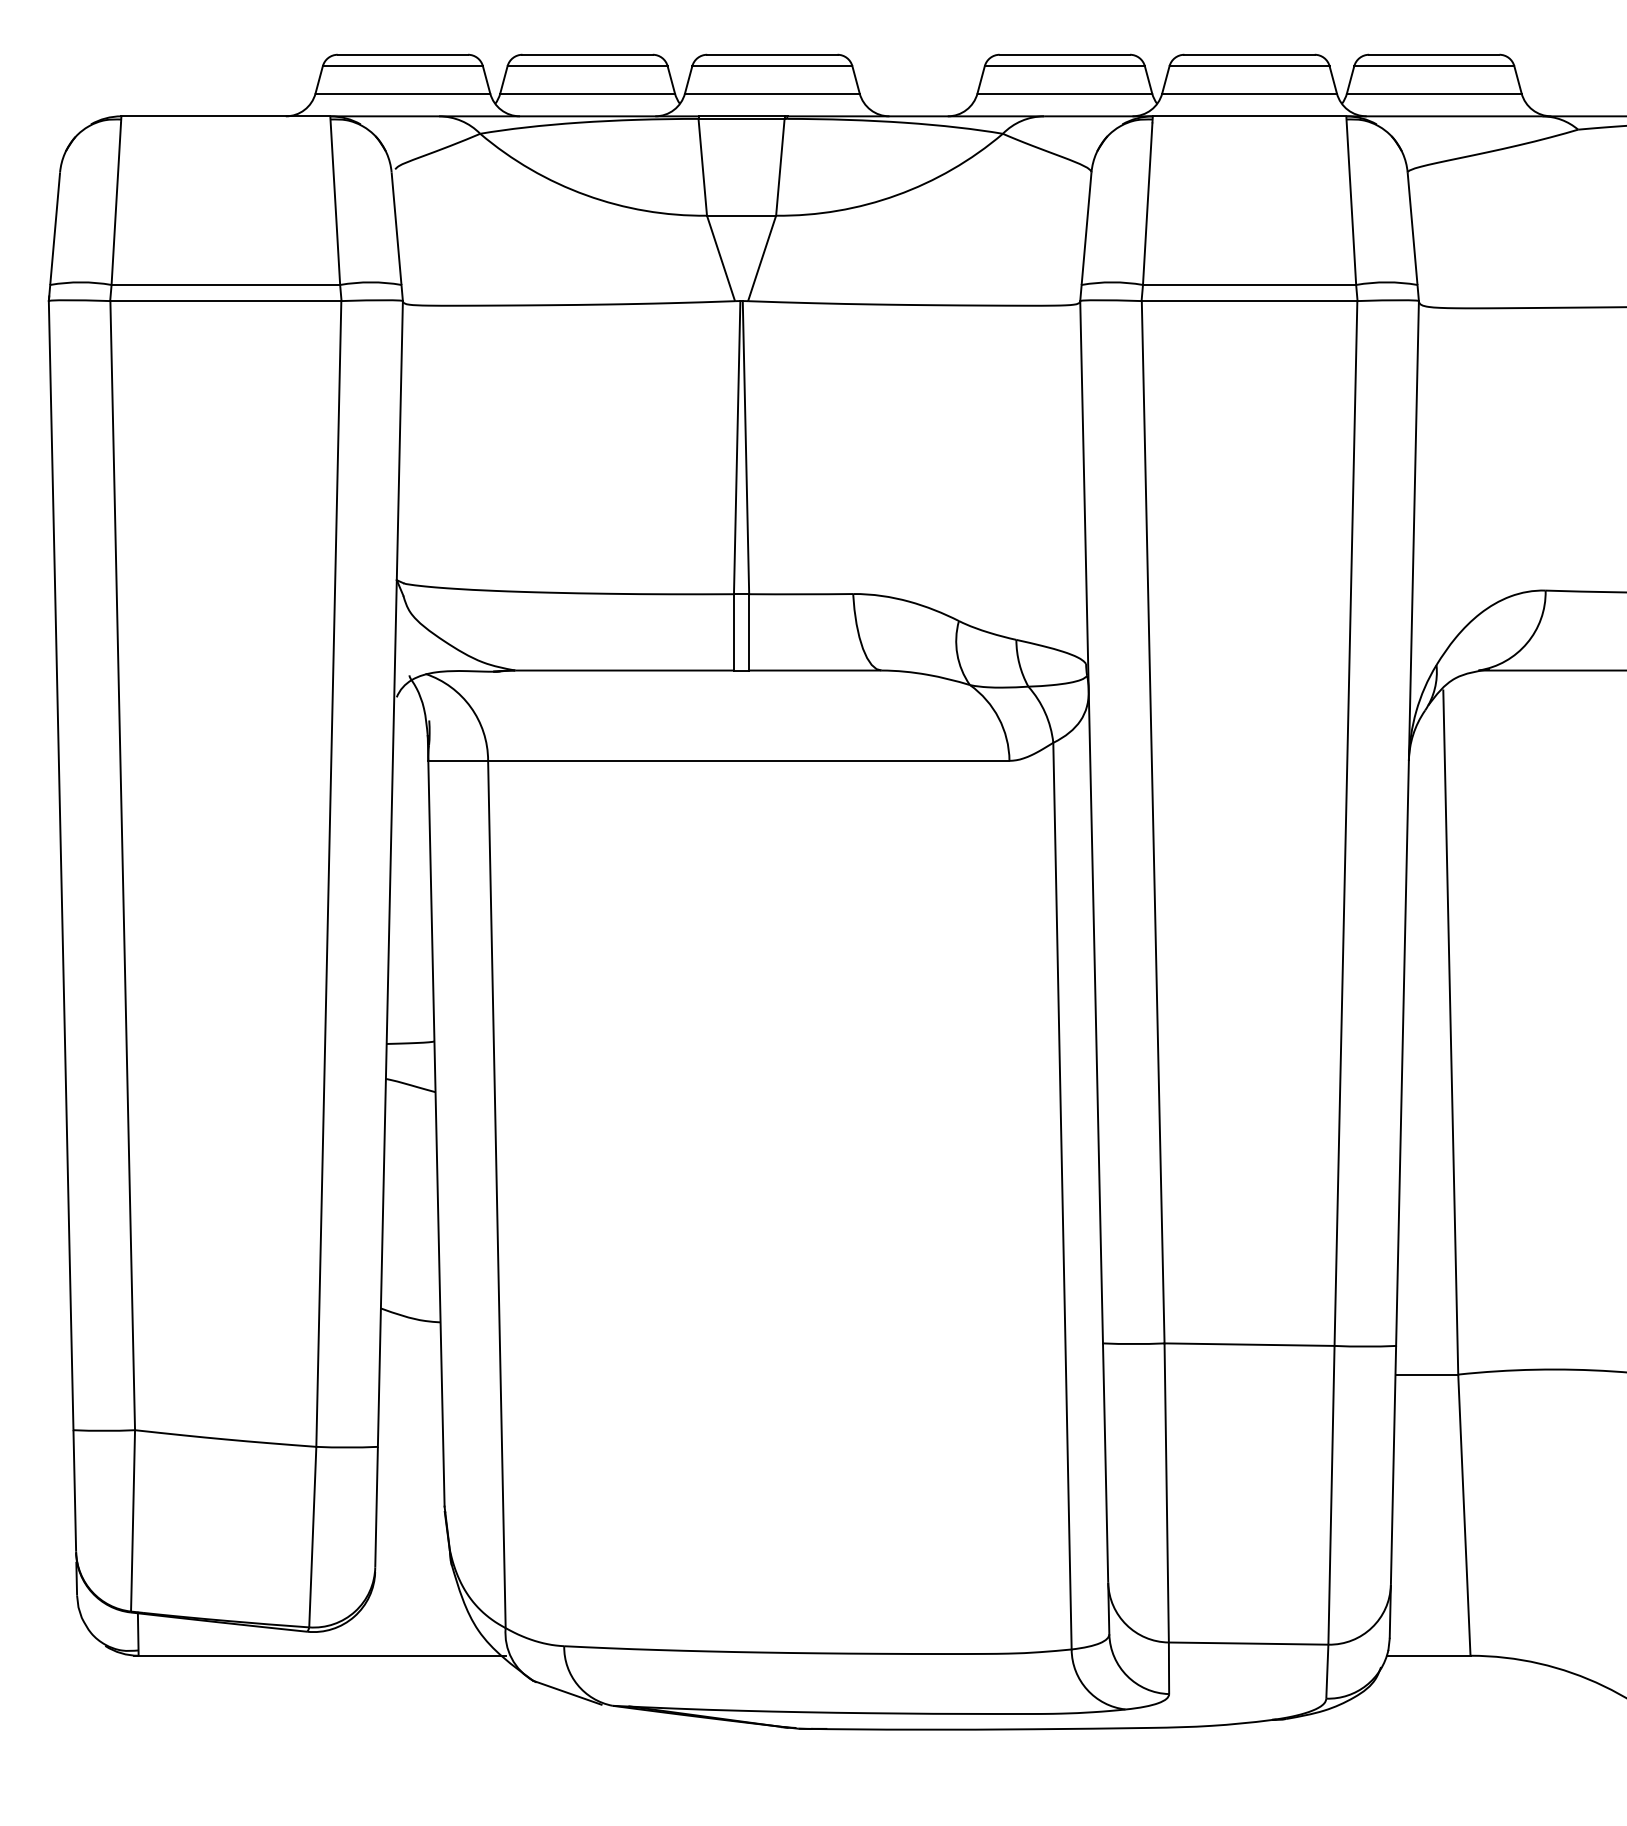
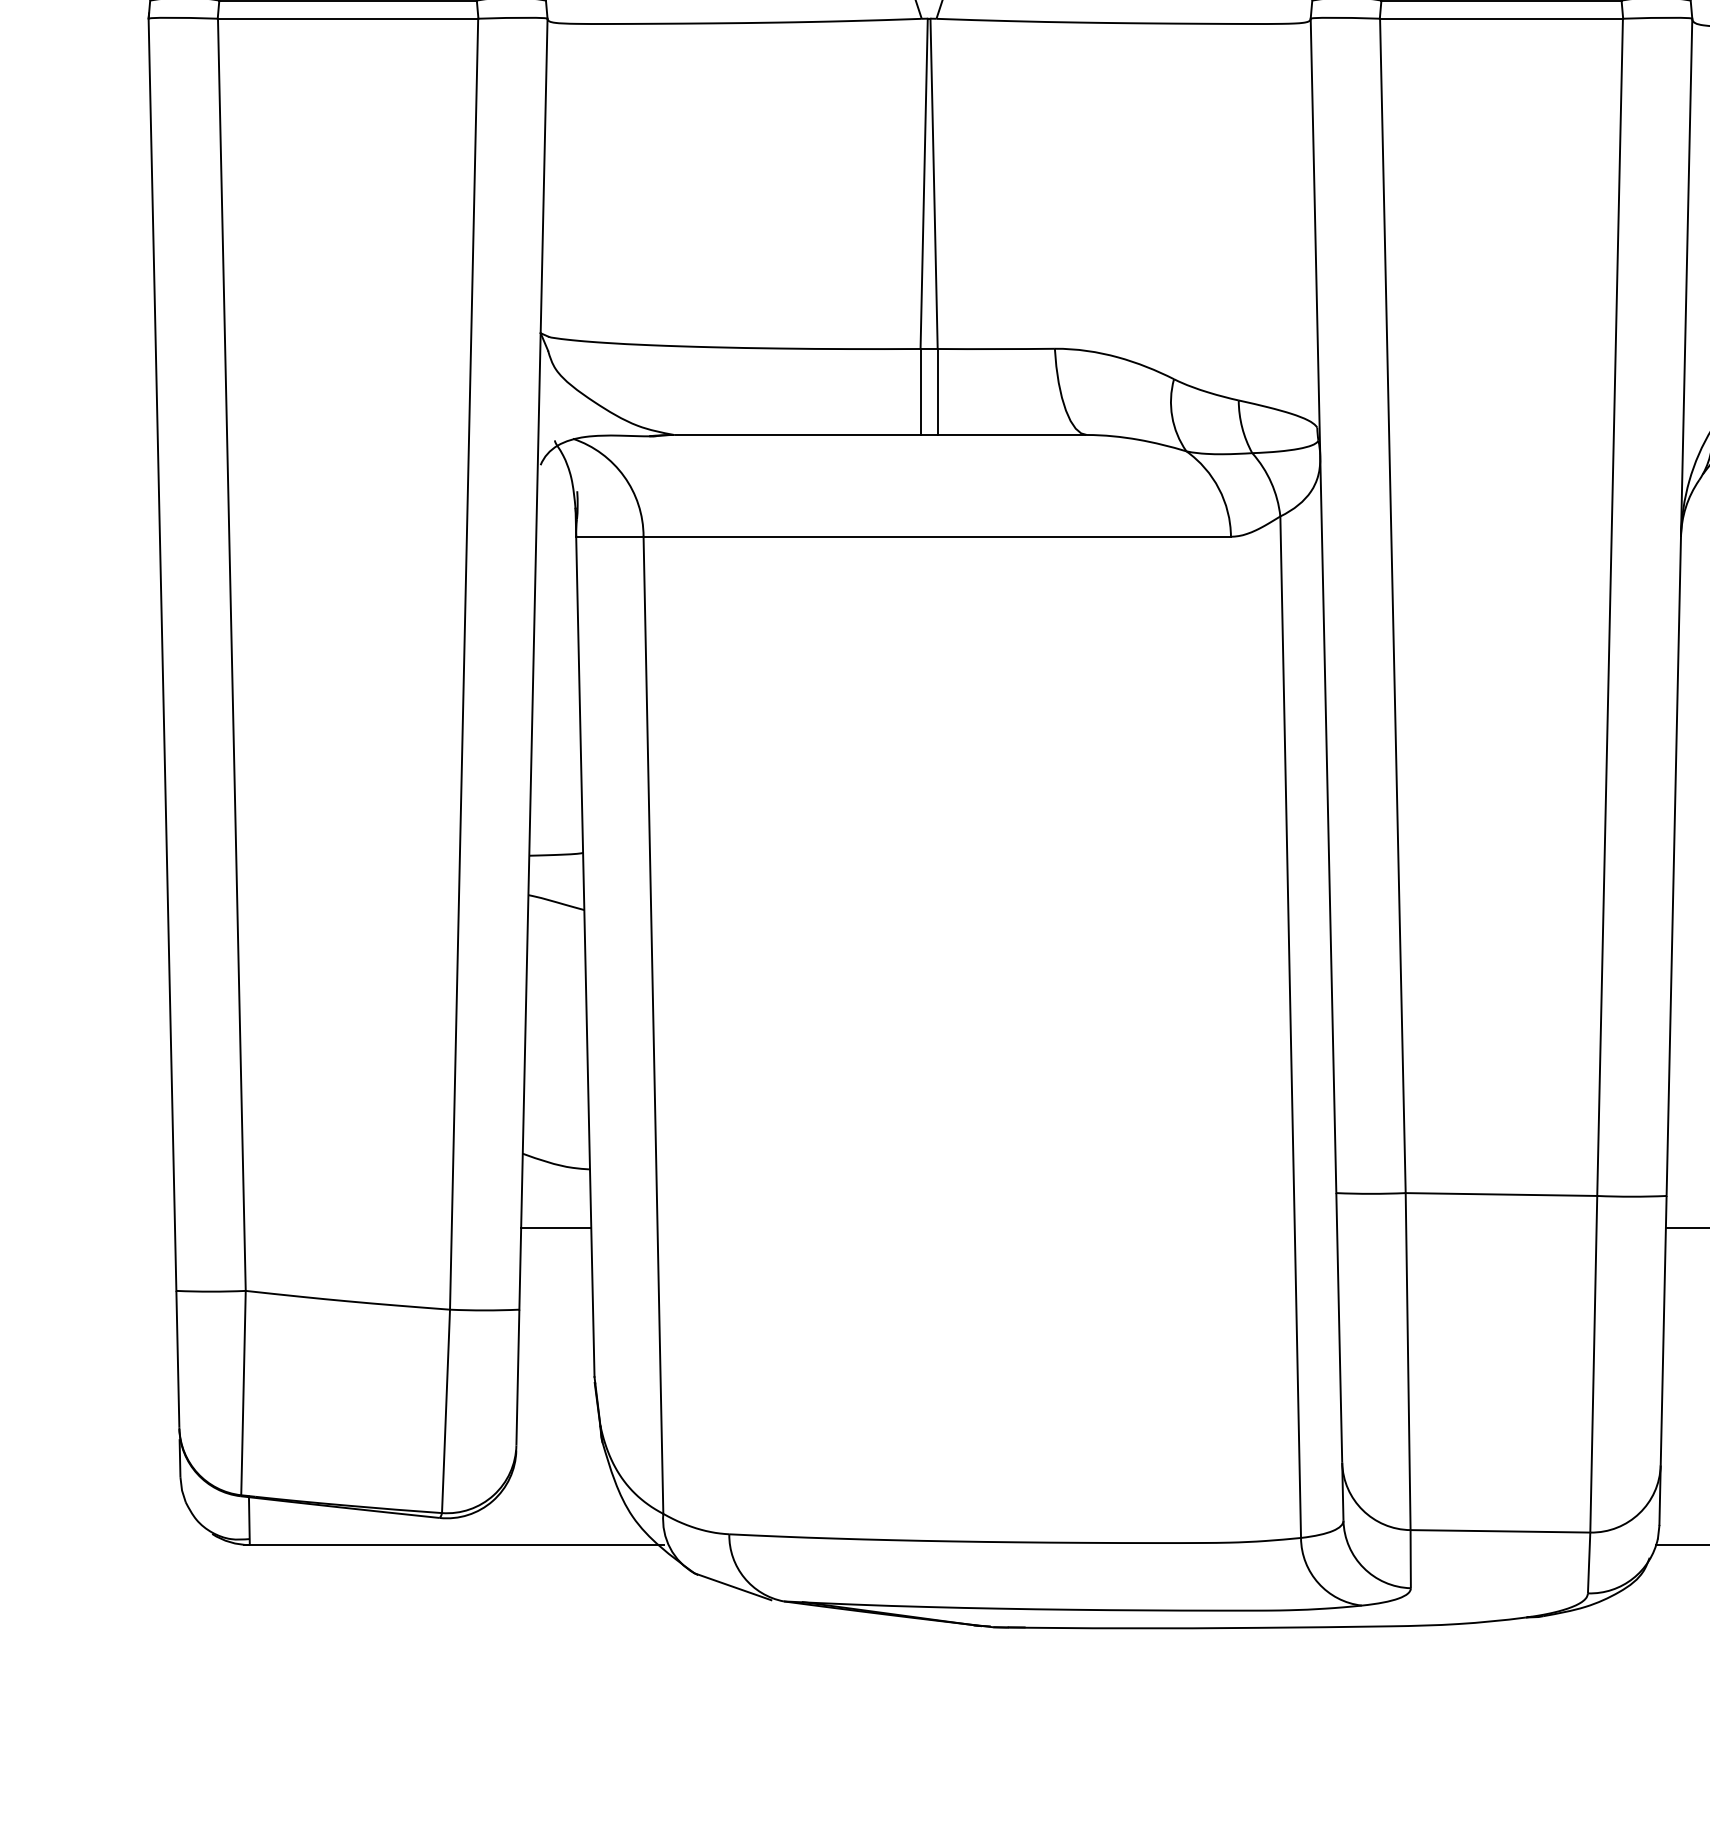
line: (410, 1374) -> (556, 1228), added

